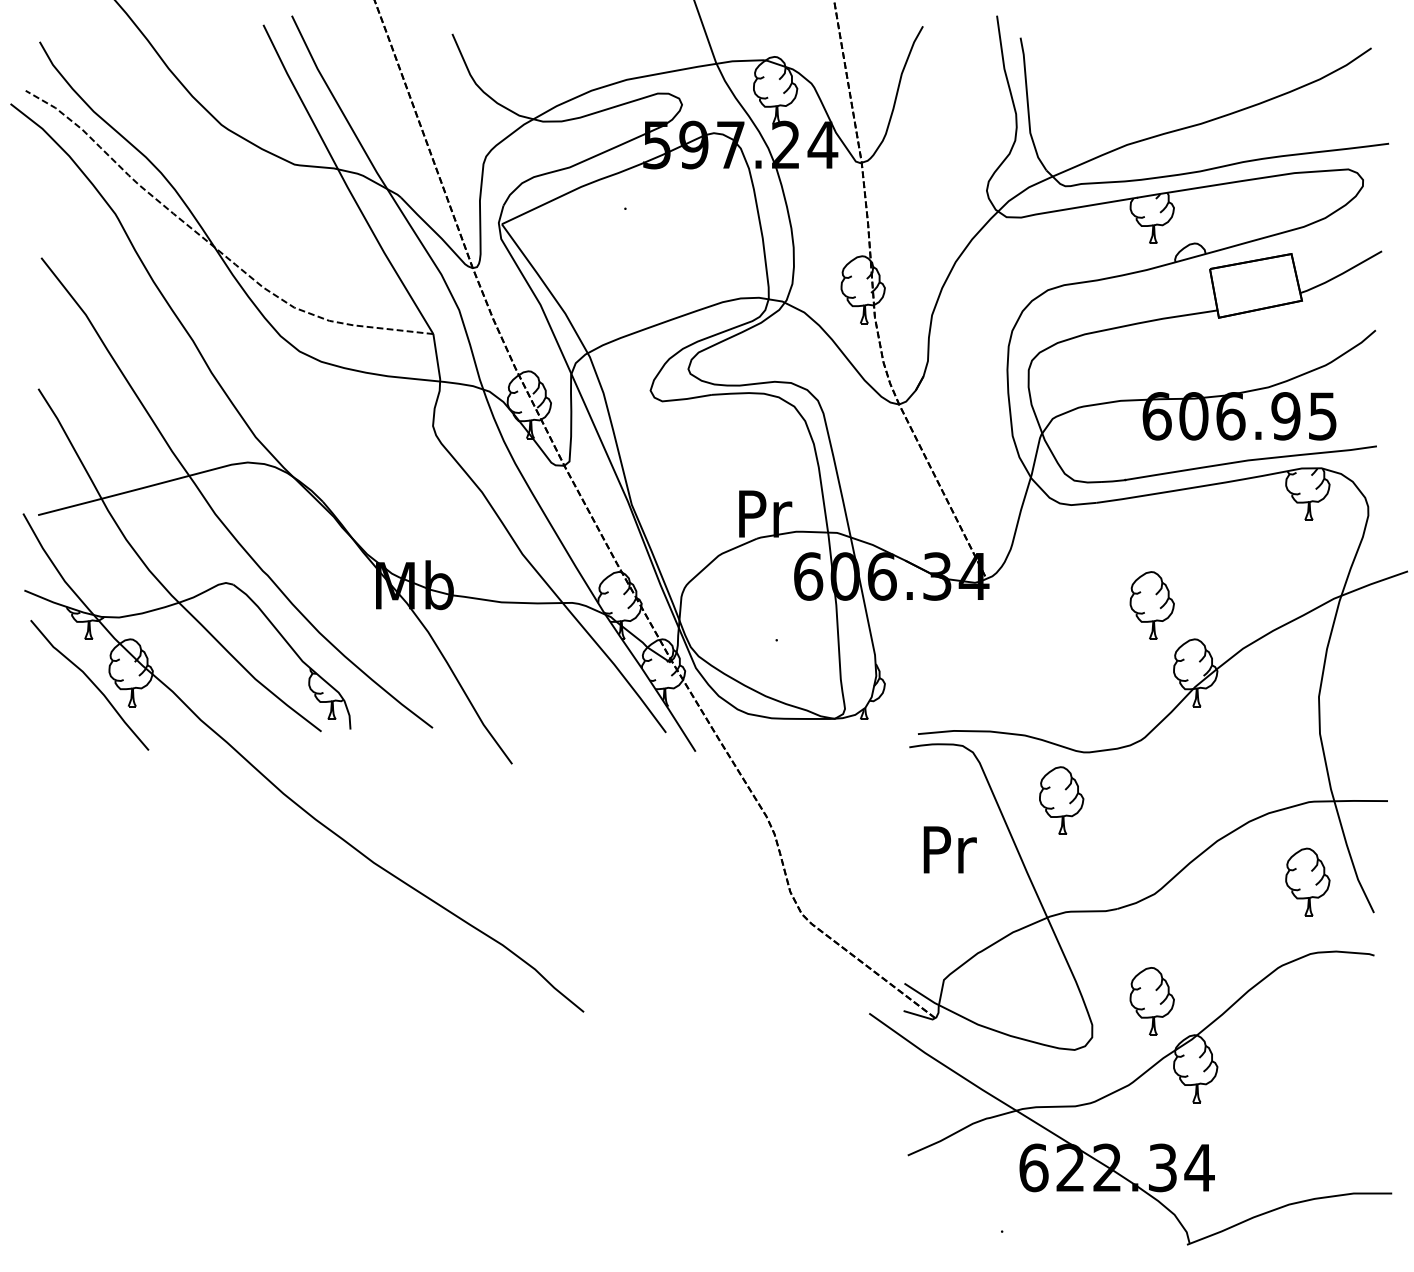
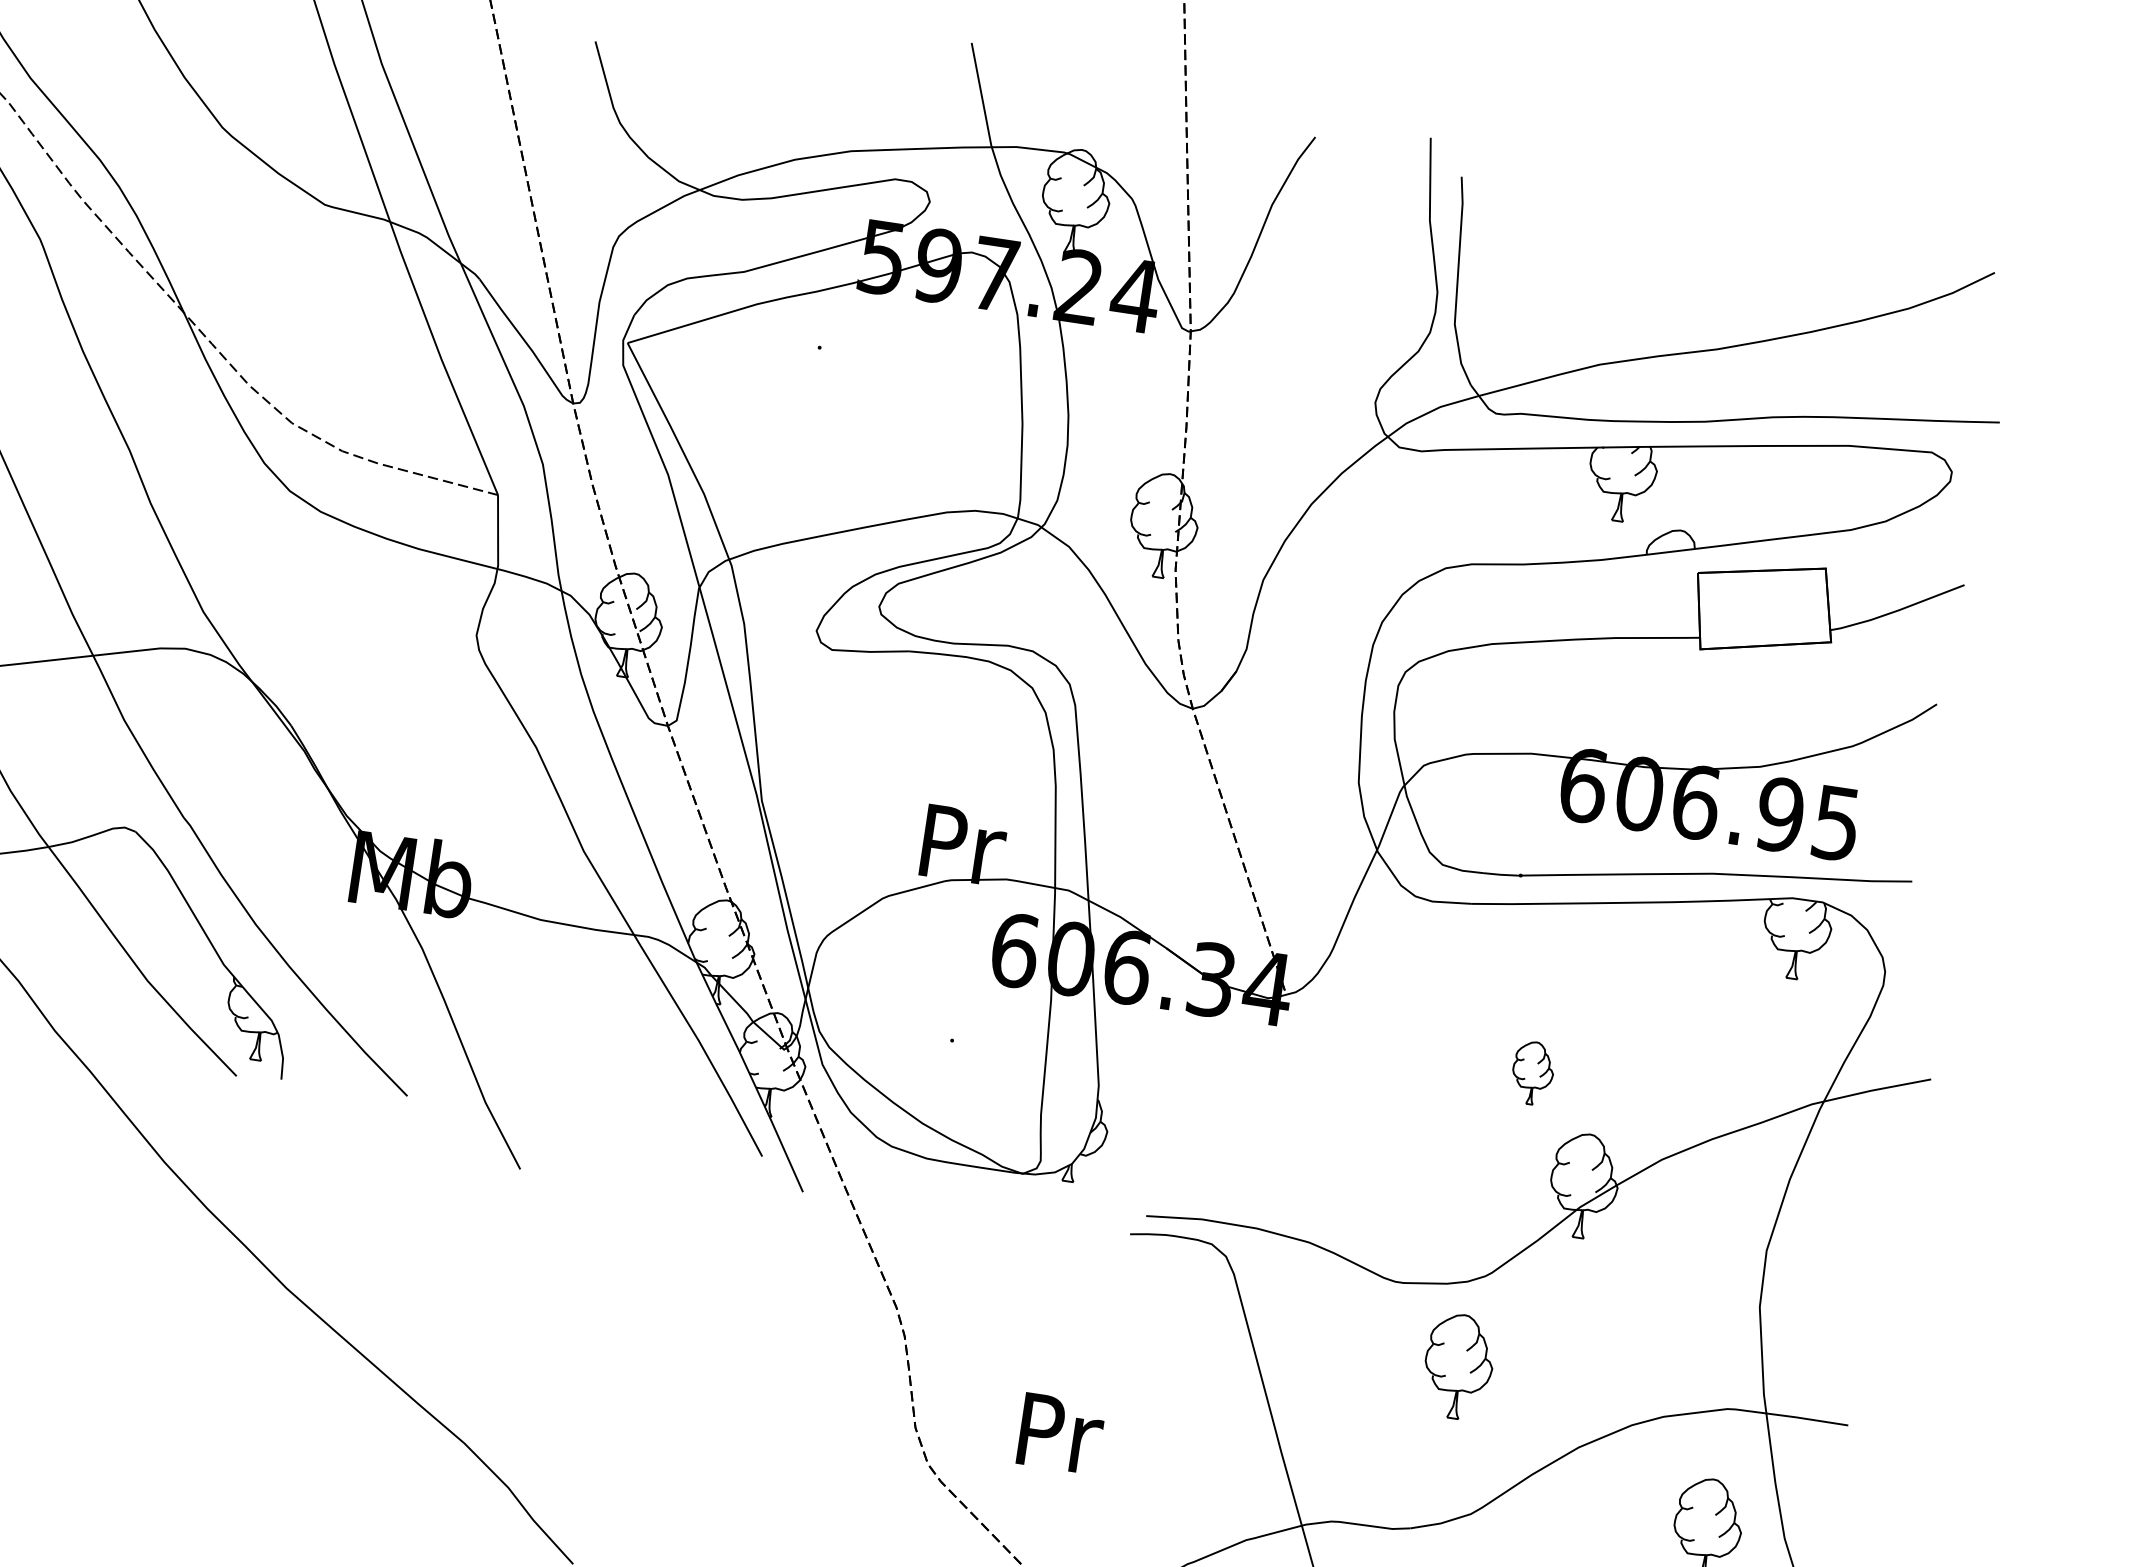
part: (1151, 605) -> (1531, 1073), size x0.6
part: (1061, 800) -> (1458, 1366), moved
text: (949, 849) -> (1060, 1433), moved

